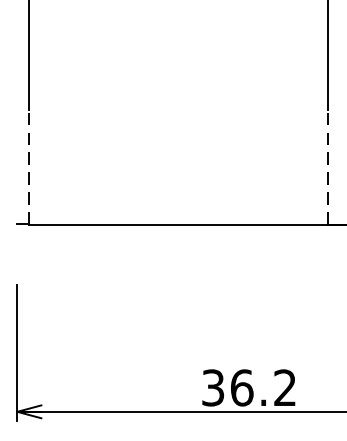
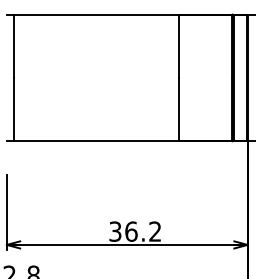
line: (29, 167) -> (13, 109), dashed -> solid
line: (328, 167) -> (179, 109), dashed -> solid

